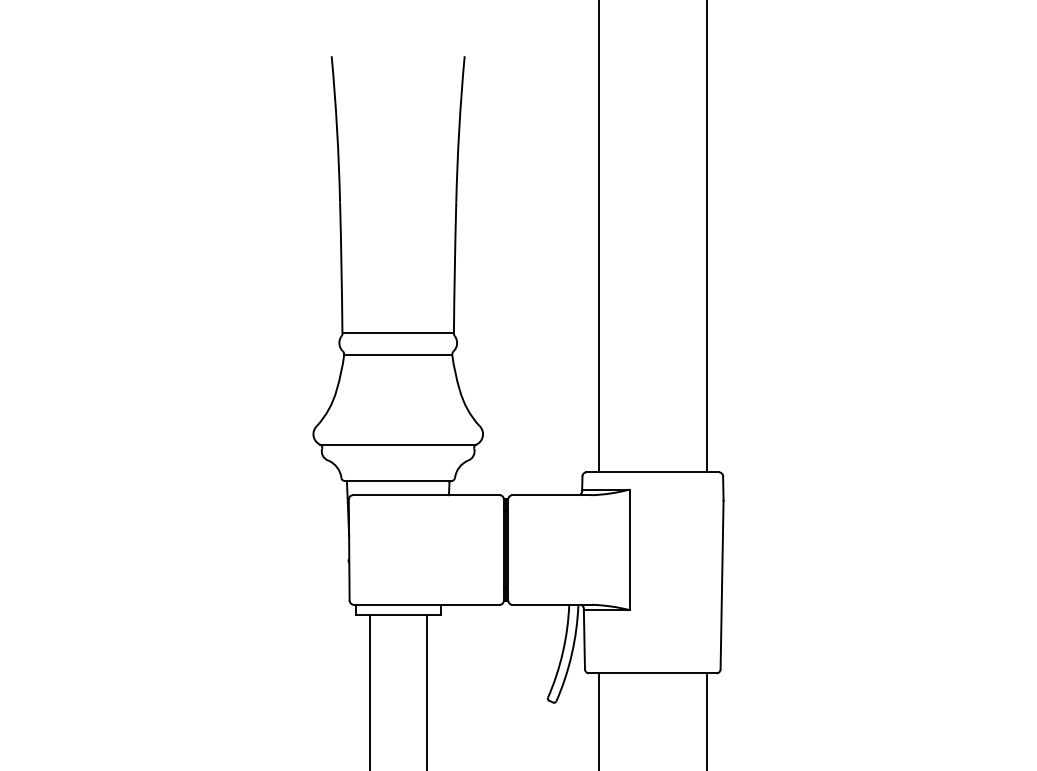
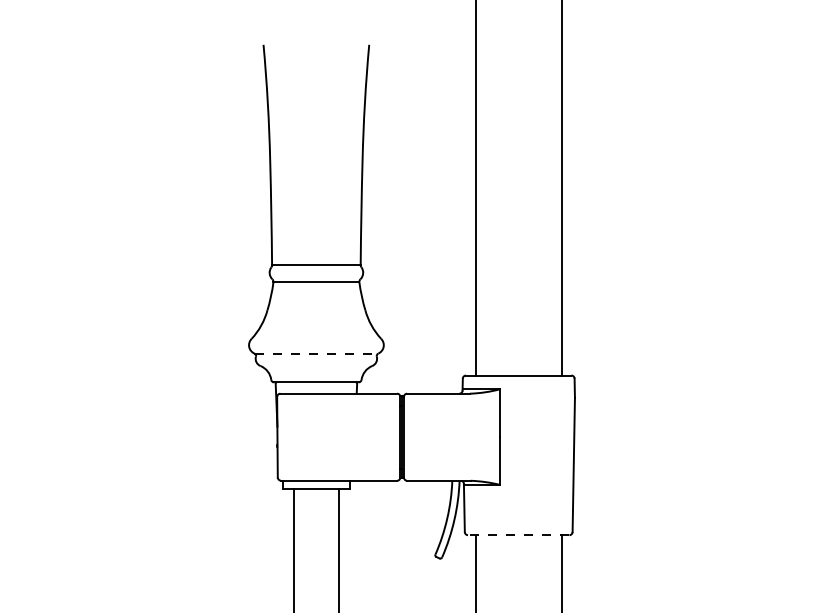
line: (398, 444) -> (316, 353), solid -> dashed
line: (652, 673) -> (518, 535), solid -> dashed

